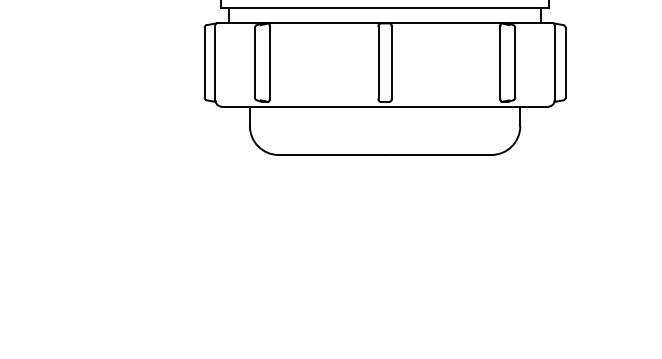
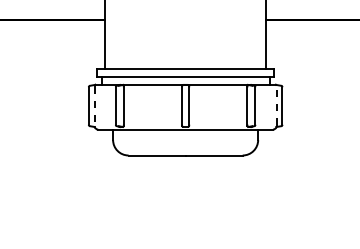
line: (215, 63) -> (94, 106), solid -> dashed
line: (554, 63) -> (276, 106), solid -> dashed

